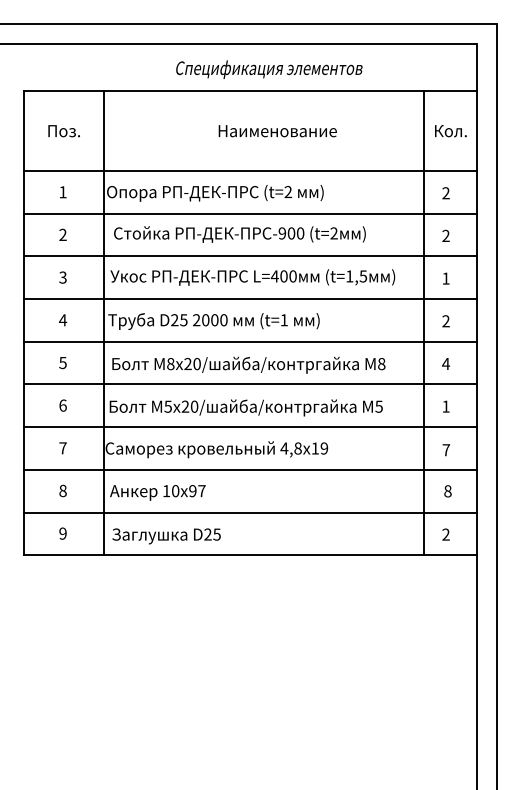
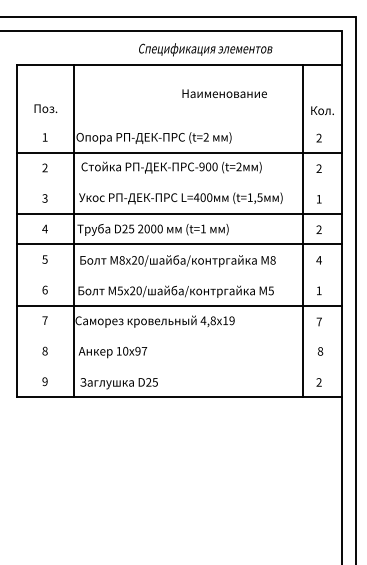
text: (269, 69) -> (205, 49), moved
text: (63, 130) -> (45, 108), moved
text: (277, 130) -> (224, 93), moved
text: (450, 130) -> (322, 110), moved
line: (250, 171) -> (179, 122), removed
line: (250, 256) -> (179, 183), removed
line: (250, 383) -> (179, 274), removed
line: (250, 470) -> (179, 336), removed
line: (250, 512) -> (179, 366), removed

